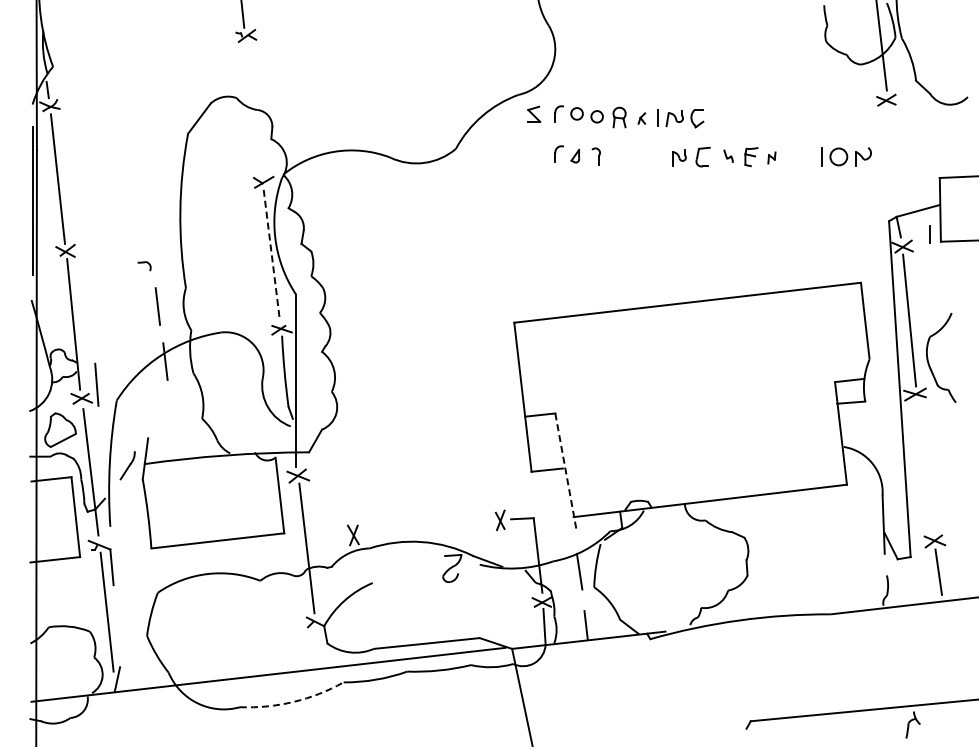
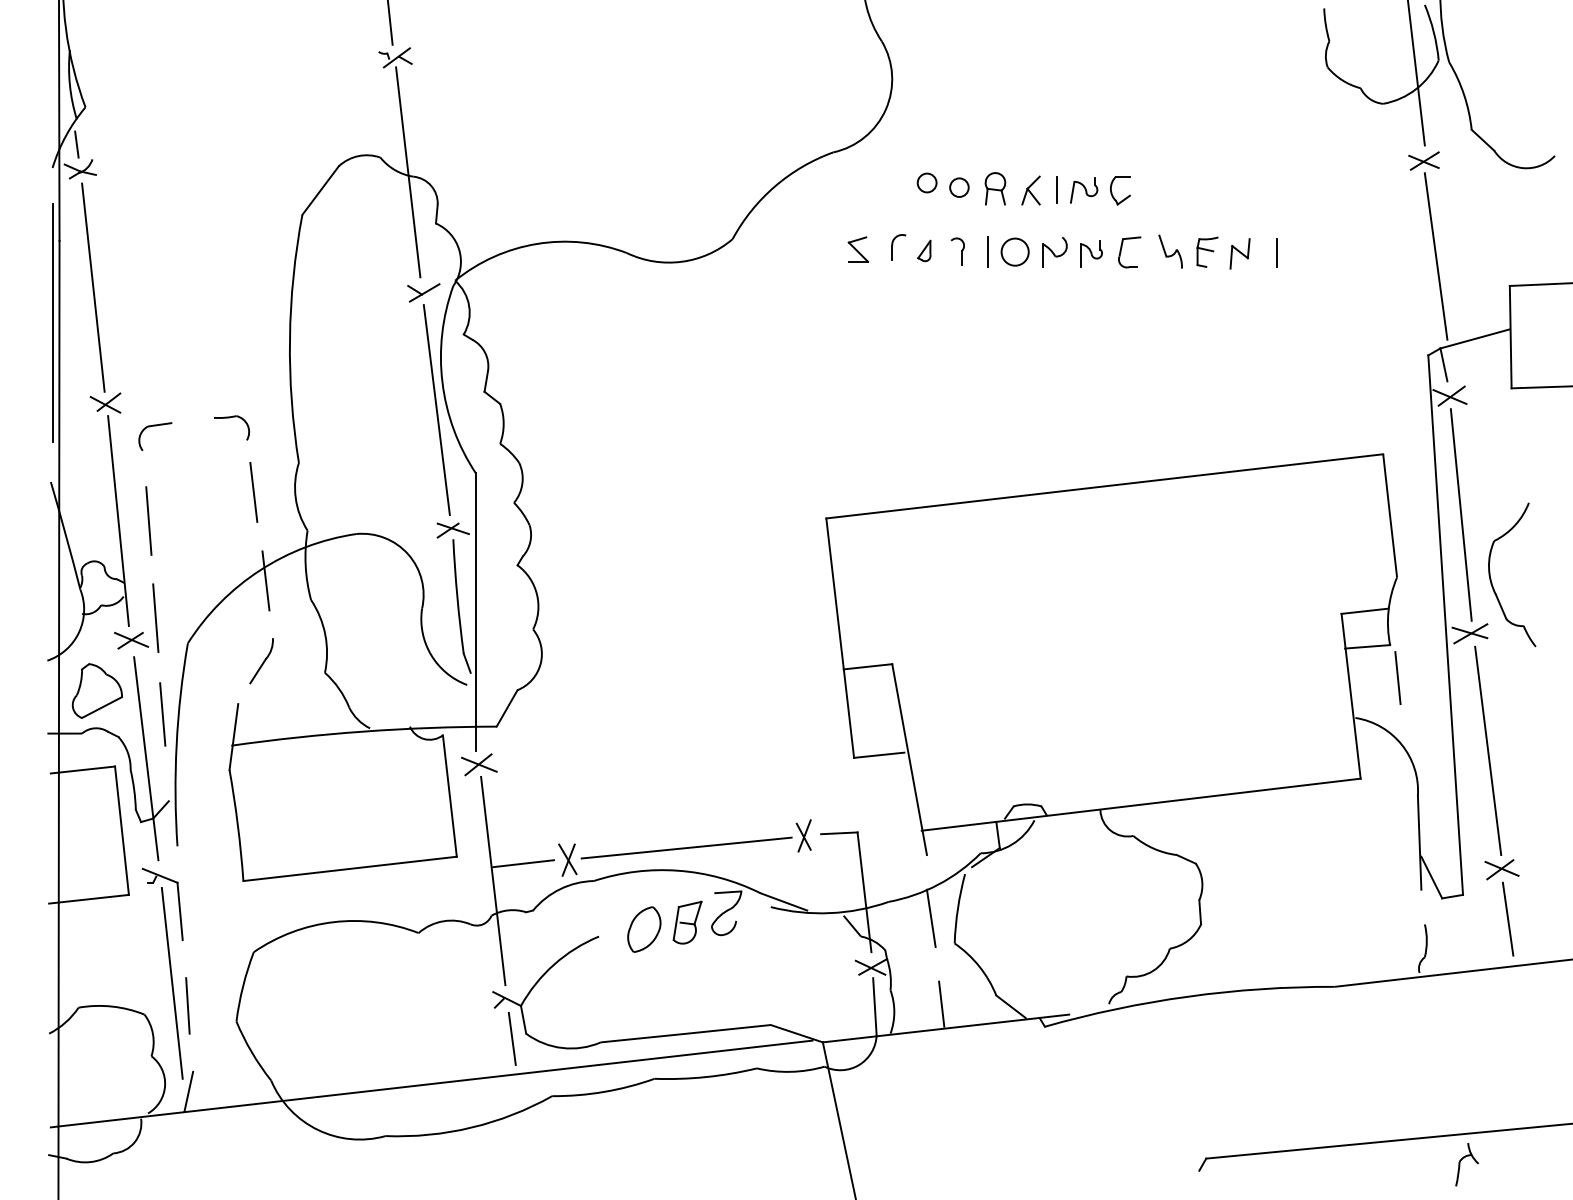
line: (253, 106) -> (407, 171), added
part: (534, 113) -> (858, 248), moved
part: (558, 113) -> (897, 182), removed
part: (641, 118) -> (1030, 190), size x1.67
part: (728, 156) -> (1170, 251), size x1.67
part: (846, 156) -> (1027, 251), moved
part: (771, 157) -> (1239, 253), size x1.67
line: (893, 159) -> (1435, 256), added
line: (929, 234) -> (1276, 253), moved
line: (271, 255) -> (436, 410), dashed -> solid
part: (144, 266) -> (232, 428), size x1.67
part: (96, 271) -> (155, 436), added
line: (92, 324) -> (148, 521), added
line: (869, 421) -> (1396, 677), added
line: (100, 444) -> (161, 714), added
part: (127, 465) -> (261, 661), moved
line: (926, 467) -> (1488, 750), added
line: (566, 473) -> (910, 760), dashed -> solid
line: (427, 527) -> (686, 847), added
line: (325, 537) -> (523, 863), added
part: (413, 576) -> (664, 926), added
line: (116, 625) -> (187, 1004), added
line: (318, 646) -> (511, 1038), added
arc: (293, 701) -> (471, 1126), dashed -> solid

